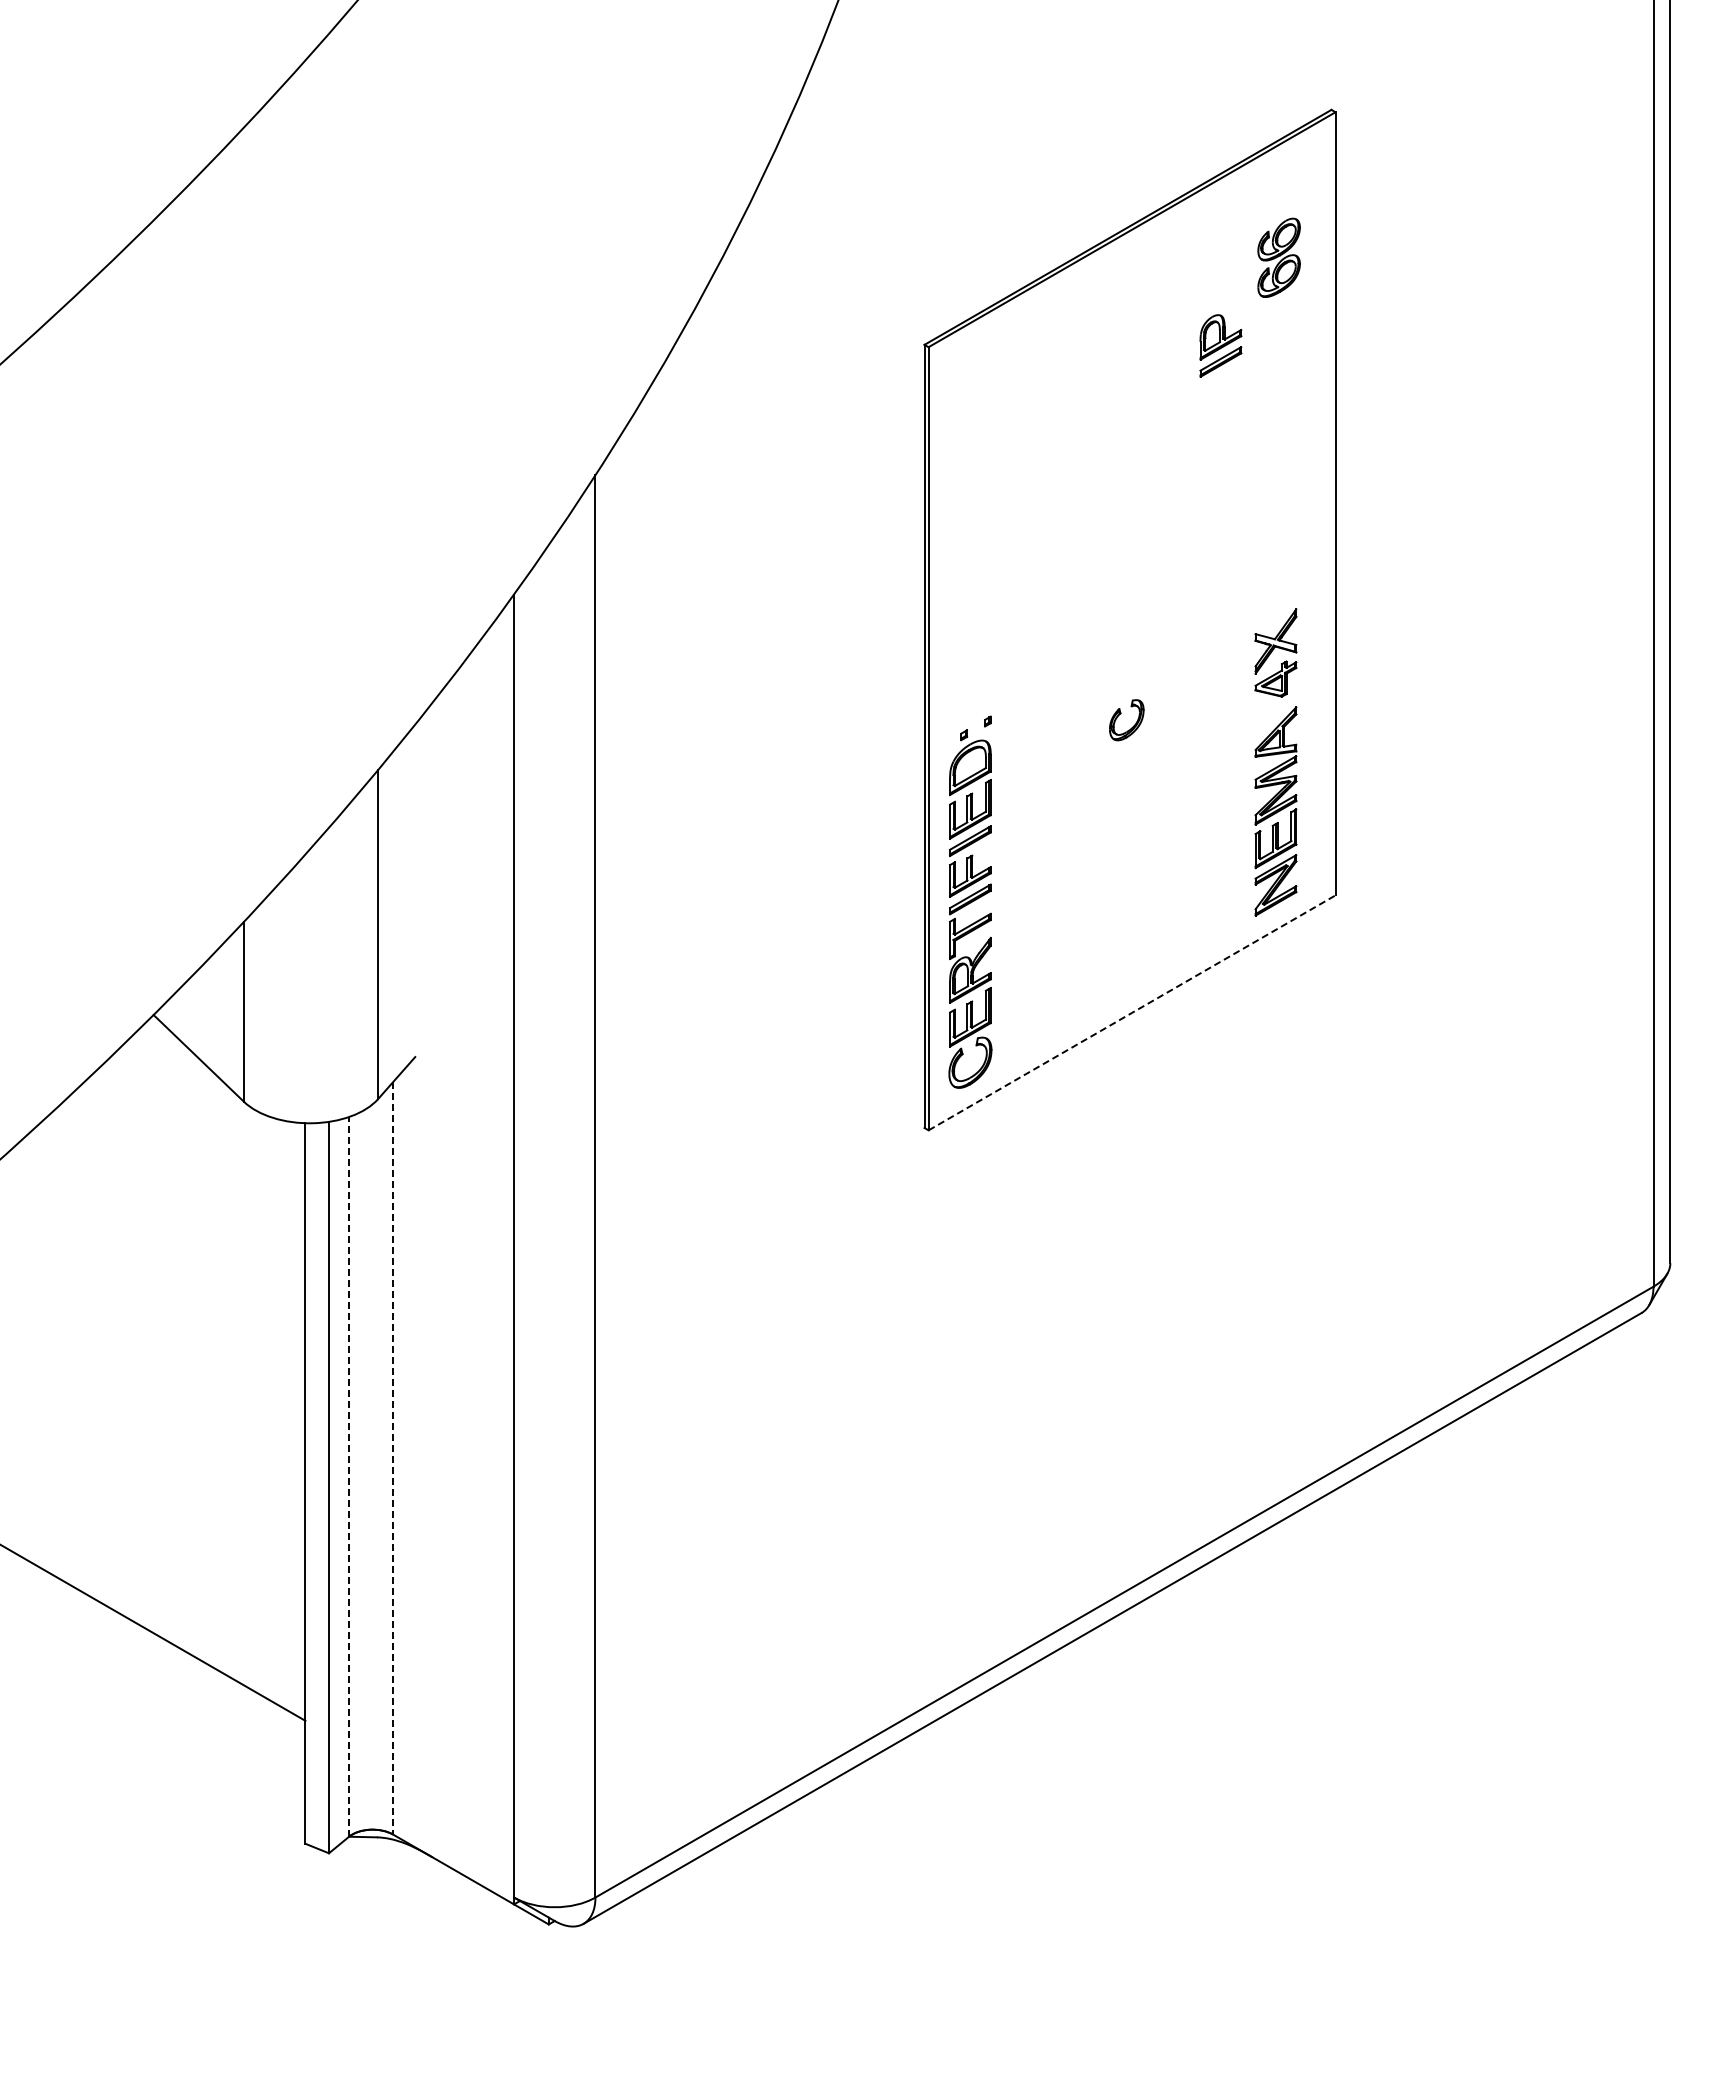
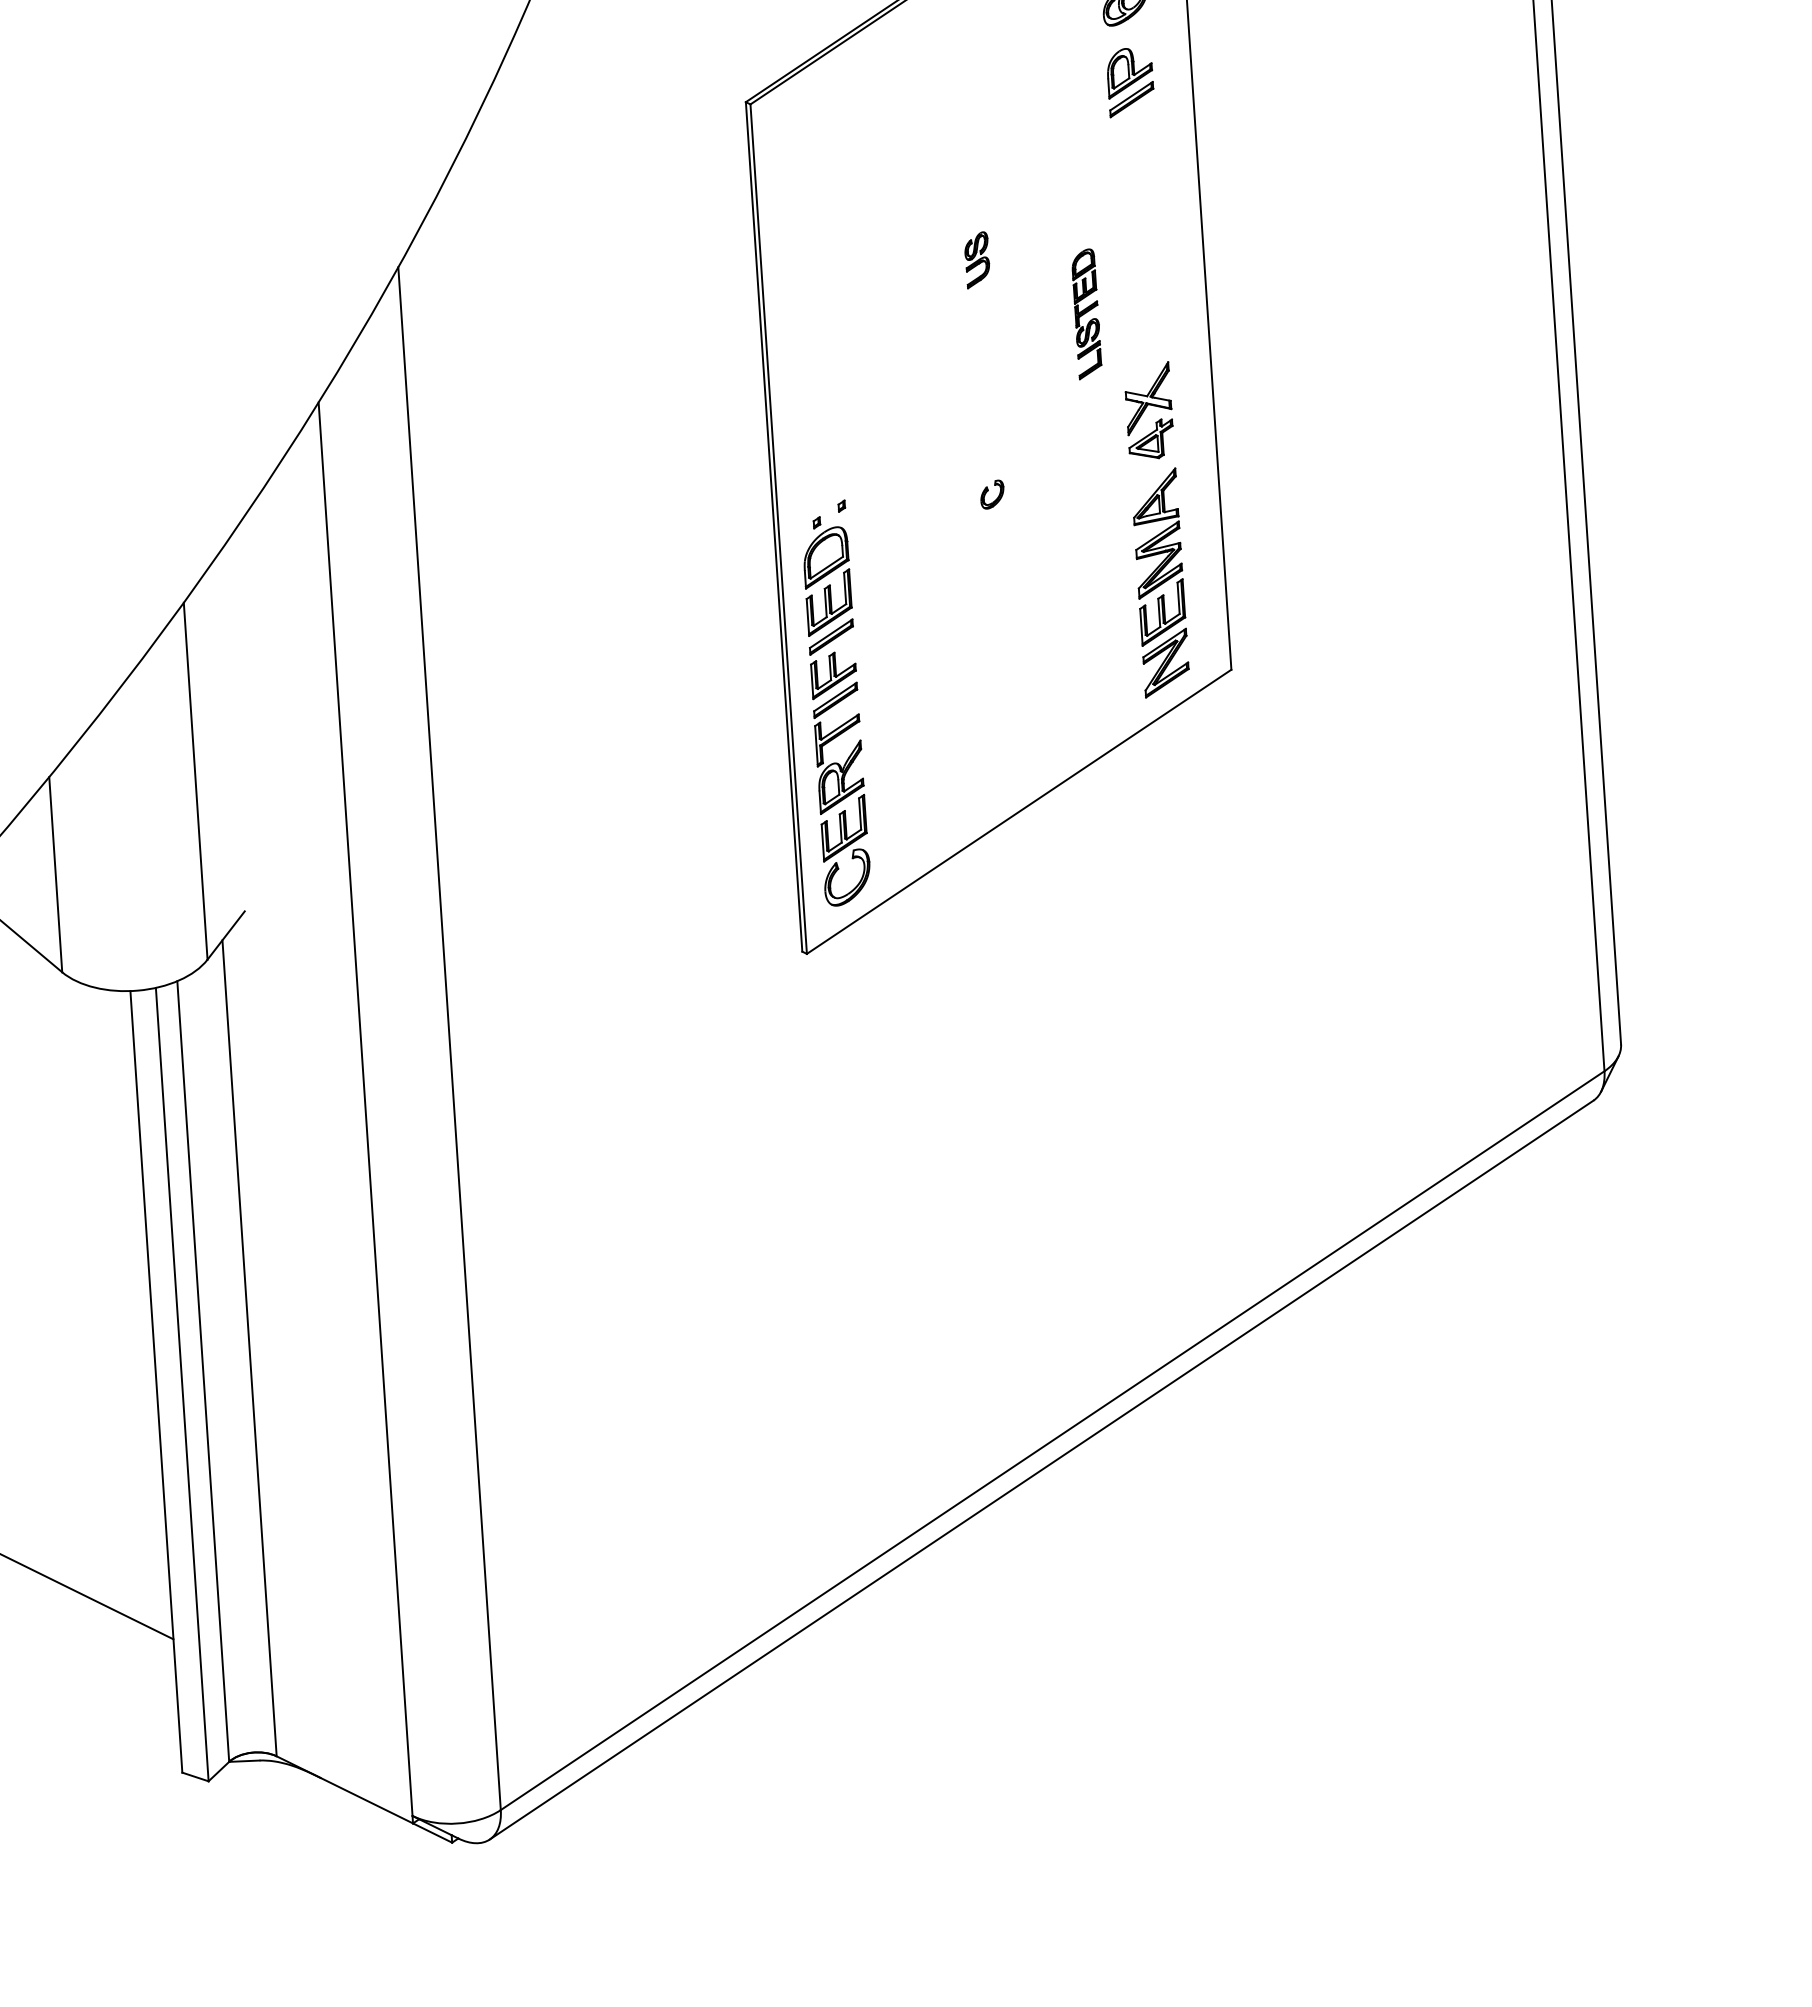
part: (1220, 345) -> (1130, 81), moved
part: (1126, 503) -> (976, 259), added
part: (1224, 560) -> (1086, 314), added
part: (1126, 719) -> (991, 493), size x0.62
line: (1132, 1012) -> (1019, 811), dashed -> solid
line: (393, 1458) -> (250, 1348), dashed -> solid
line: (349, 1476) -> (203, 1371), dashed -> solid

